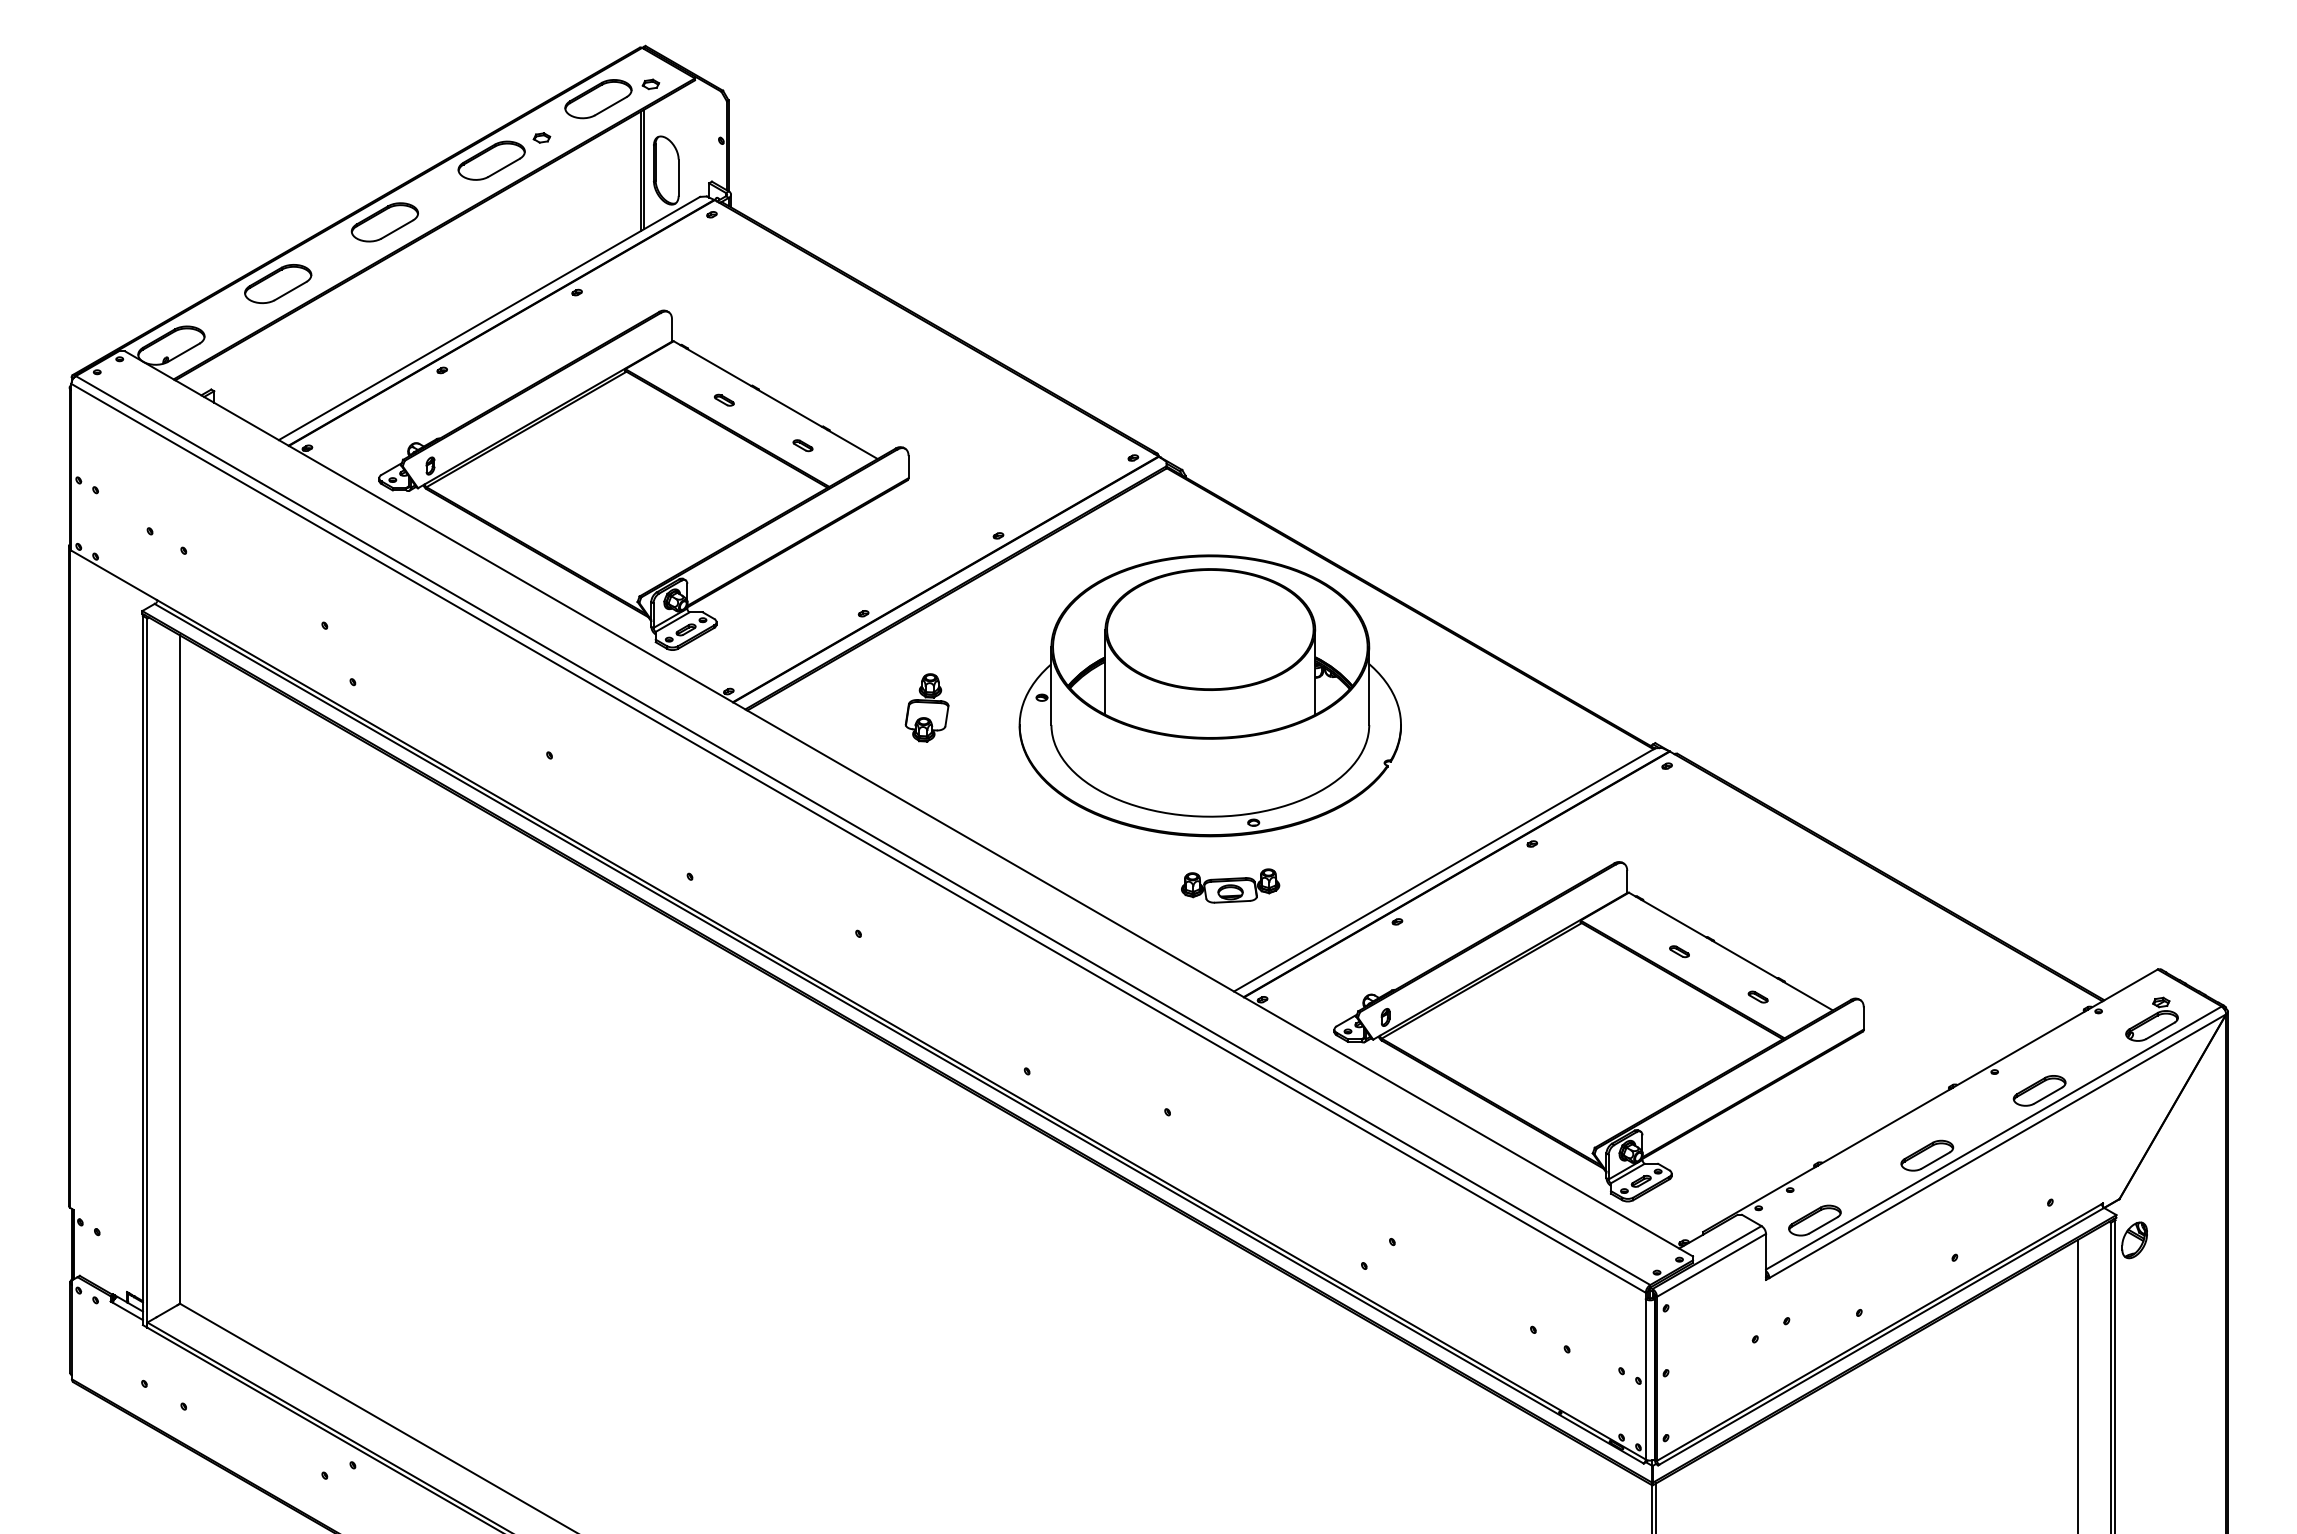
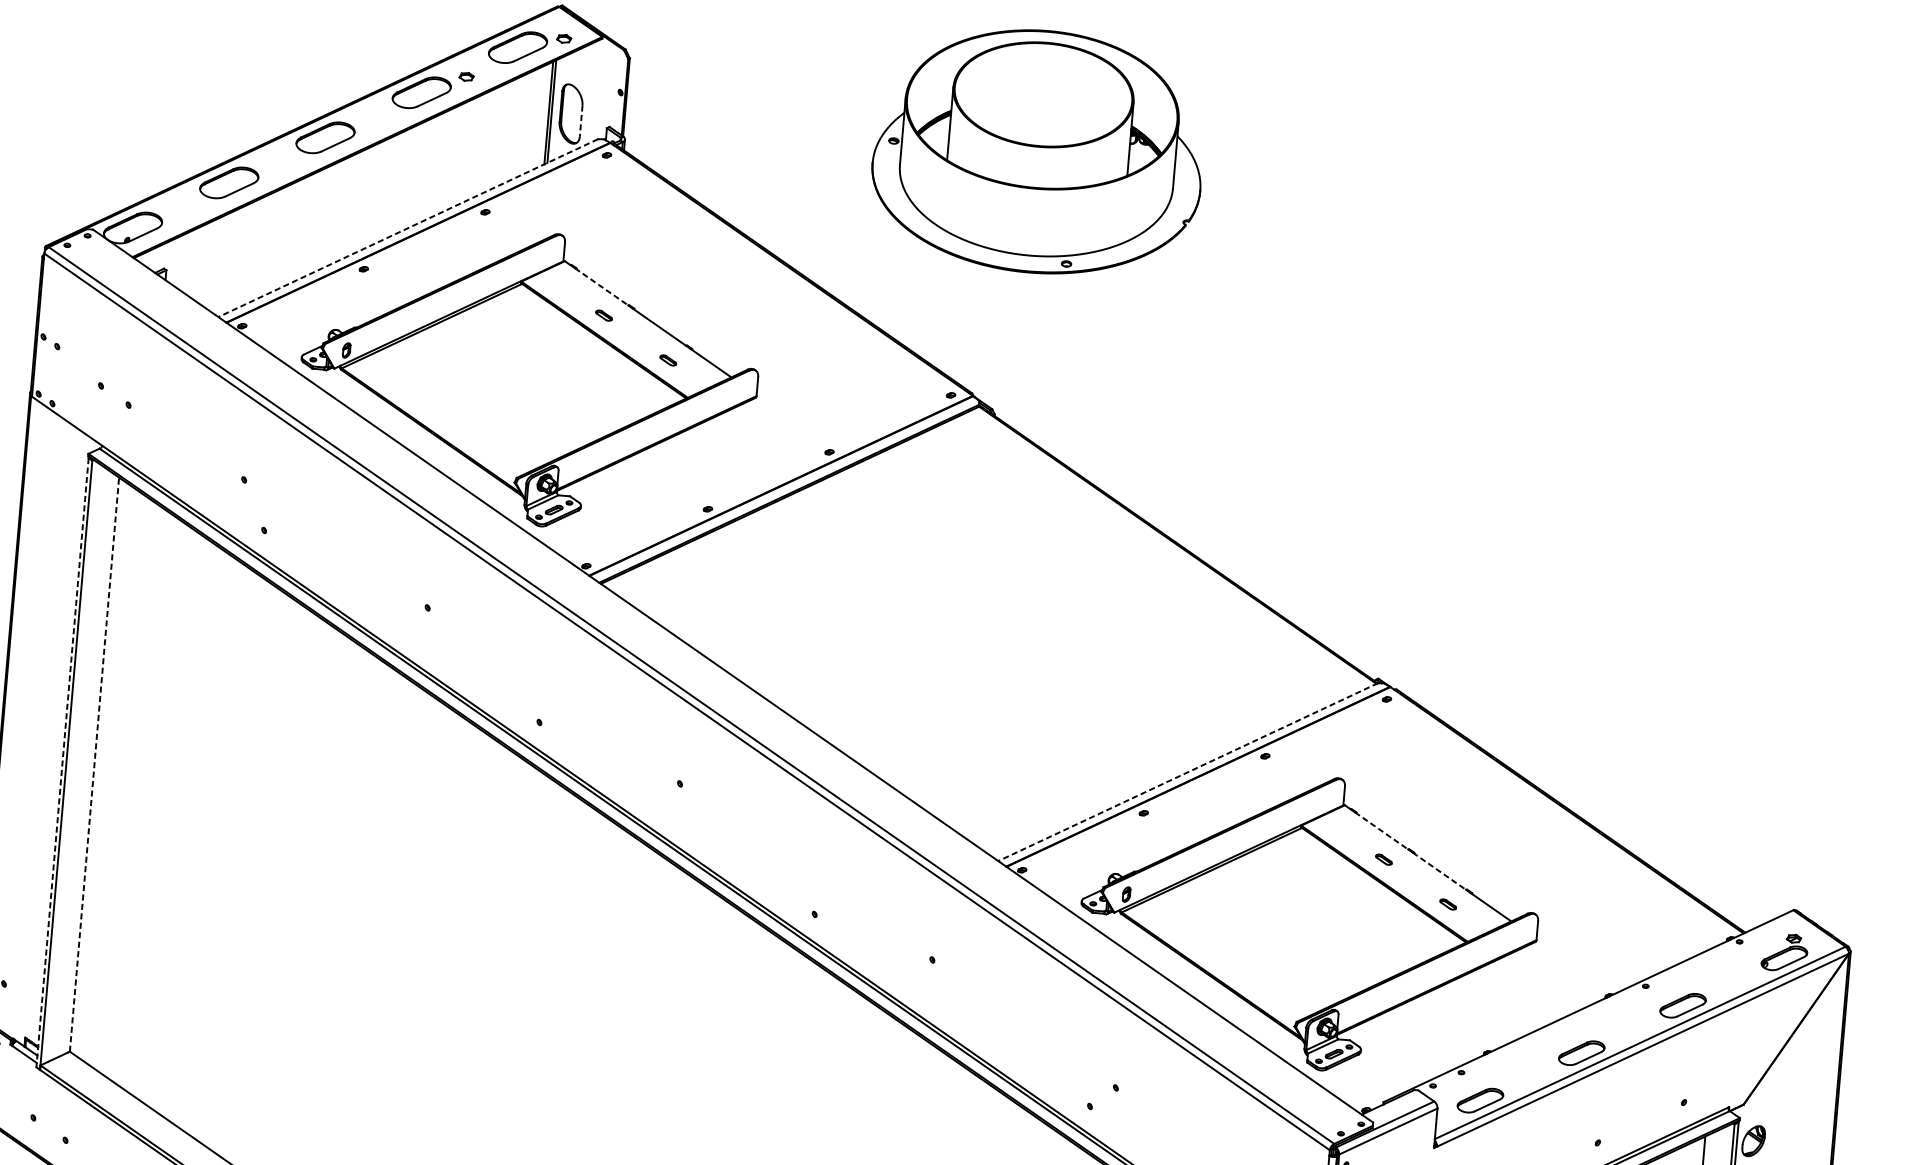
line: (678, 178) -> (580, 121), solid -> dashed
line: (489, 318) -> (408, 228), solid -> dashed
line: (718, 367) -> (601, 287), solid -> dashed
part: (1209, 695) -> (1037, 151), moved
part: (926, 707) -> (755, 594), removed
line: (1444, 870) -> (1188, 772), solid -> dashed
part: (1230, 885) -> (1003, 769), removed
line: (1673, 918) -> (1381, 830), solid -> dashed
line: (1744, 959) -> (1439, 871), solid -> dashed
line: (180, 969) -> (94, 764), solid -> dashed
line: (142, 970) -> (62, 762), solid -> dashed

